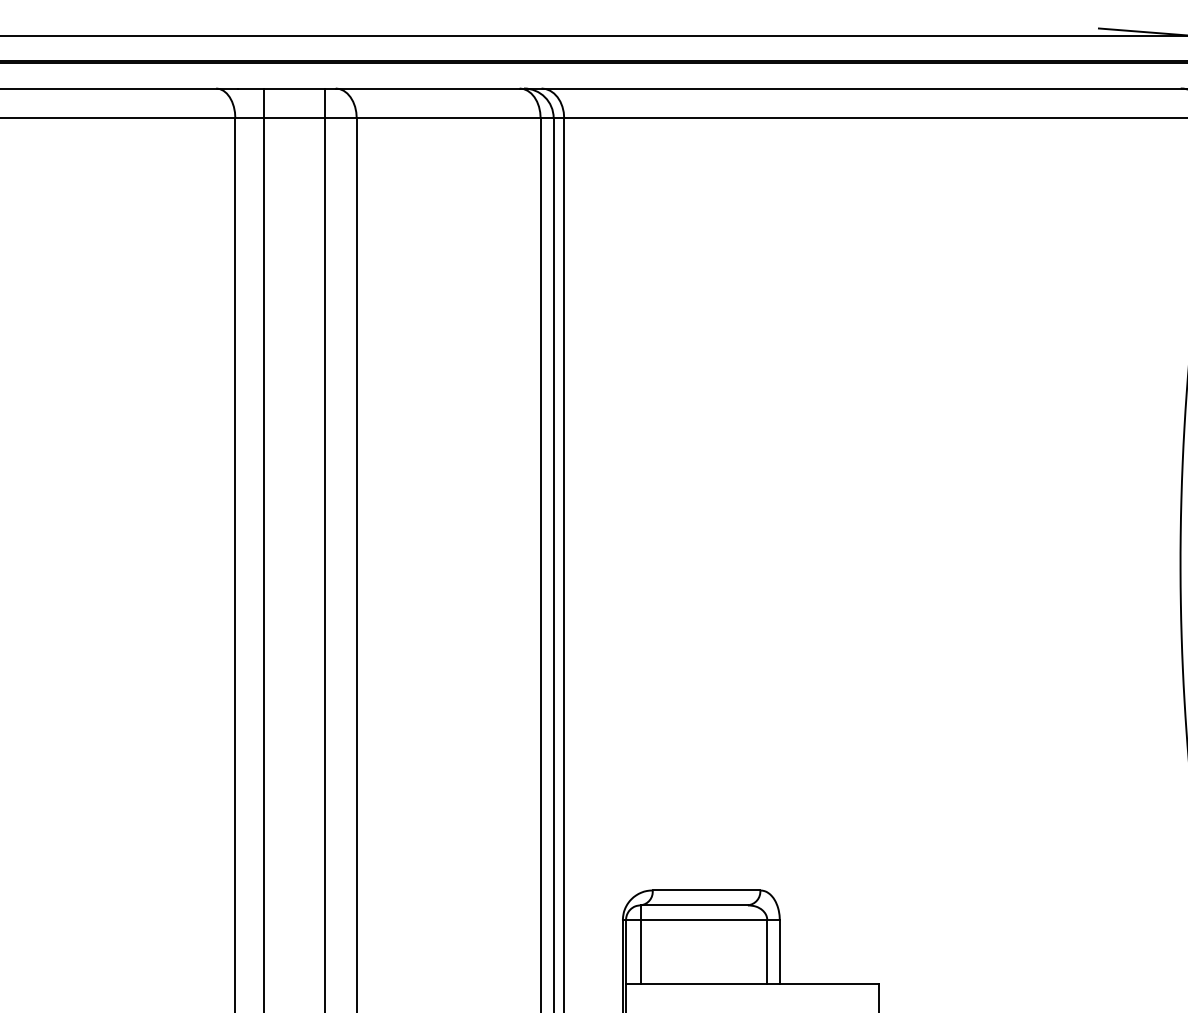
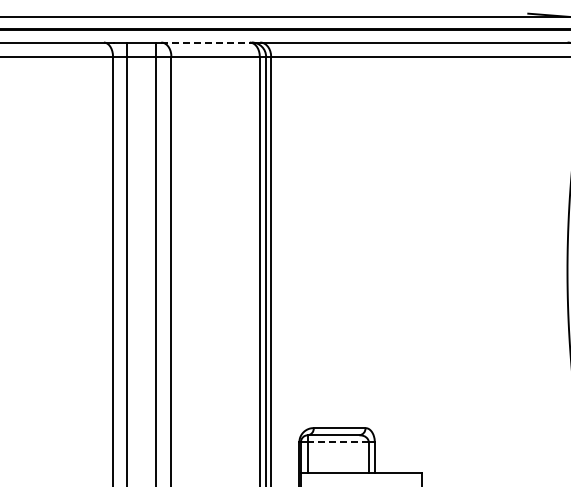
line: (429, 88) -> (206, 42), solid -> dashed
line: (702, 920) -> (337, 442), solid -> dashed

